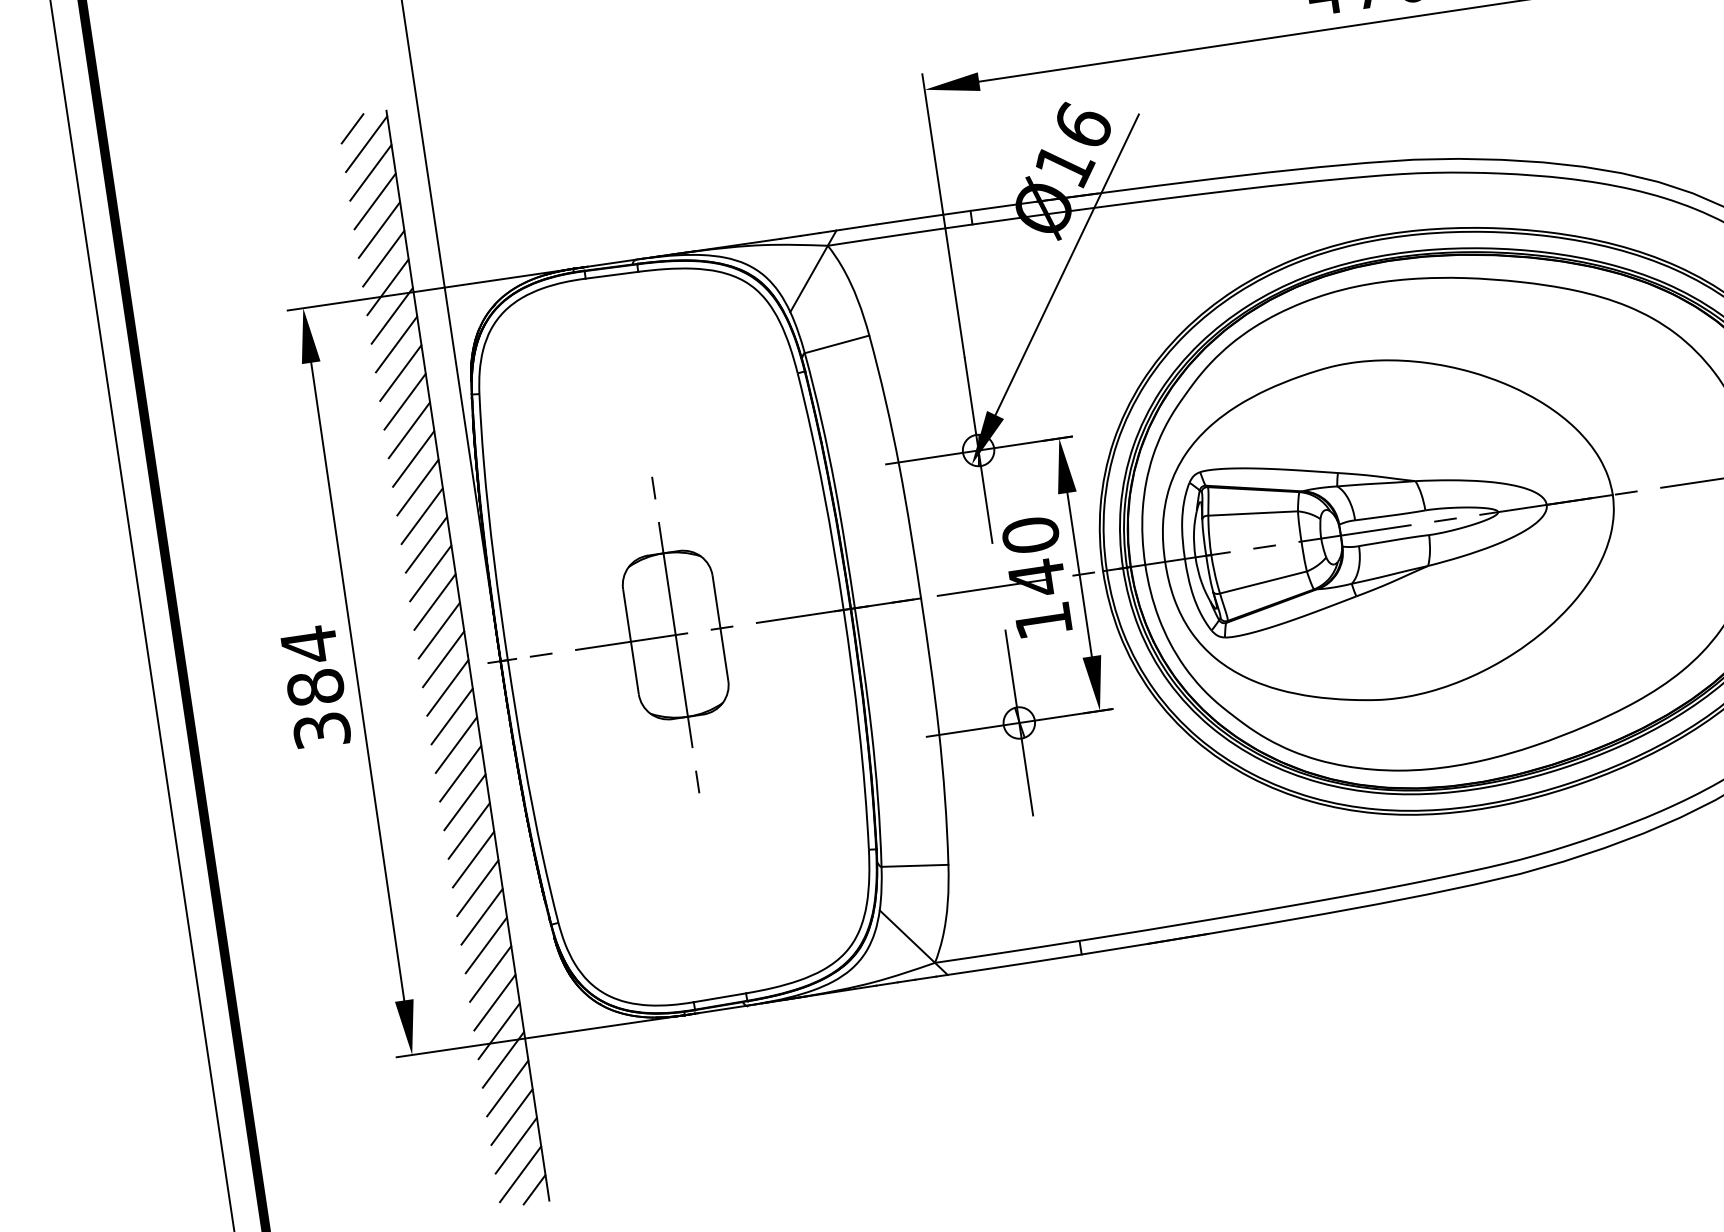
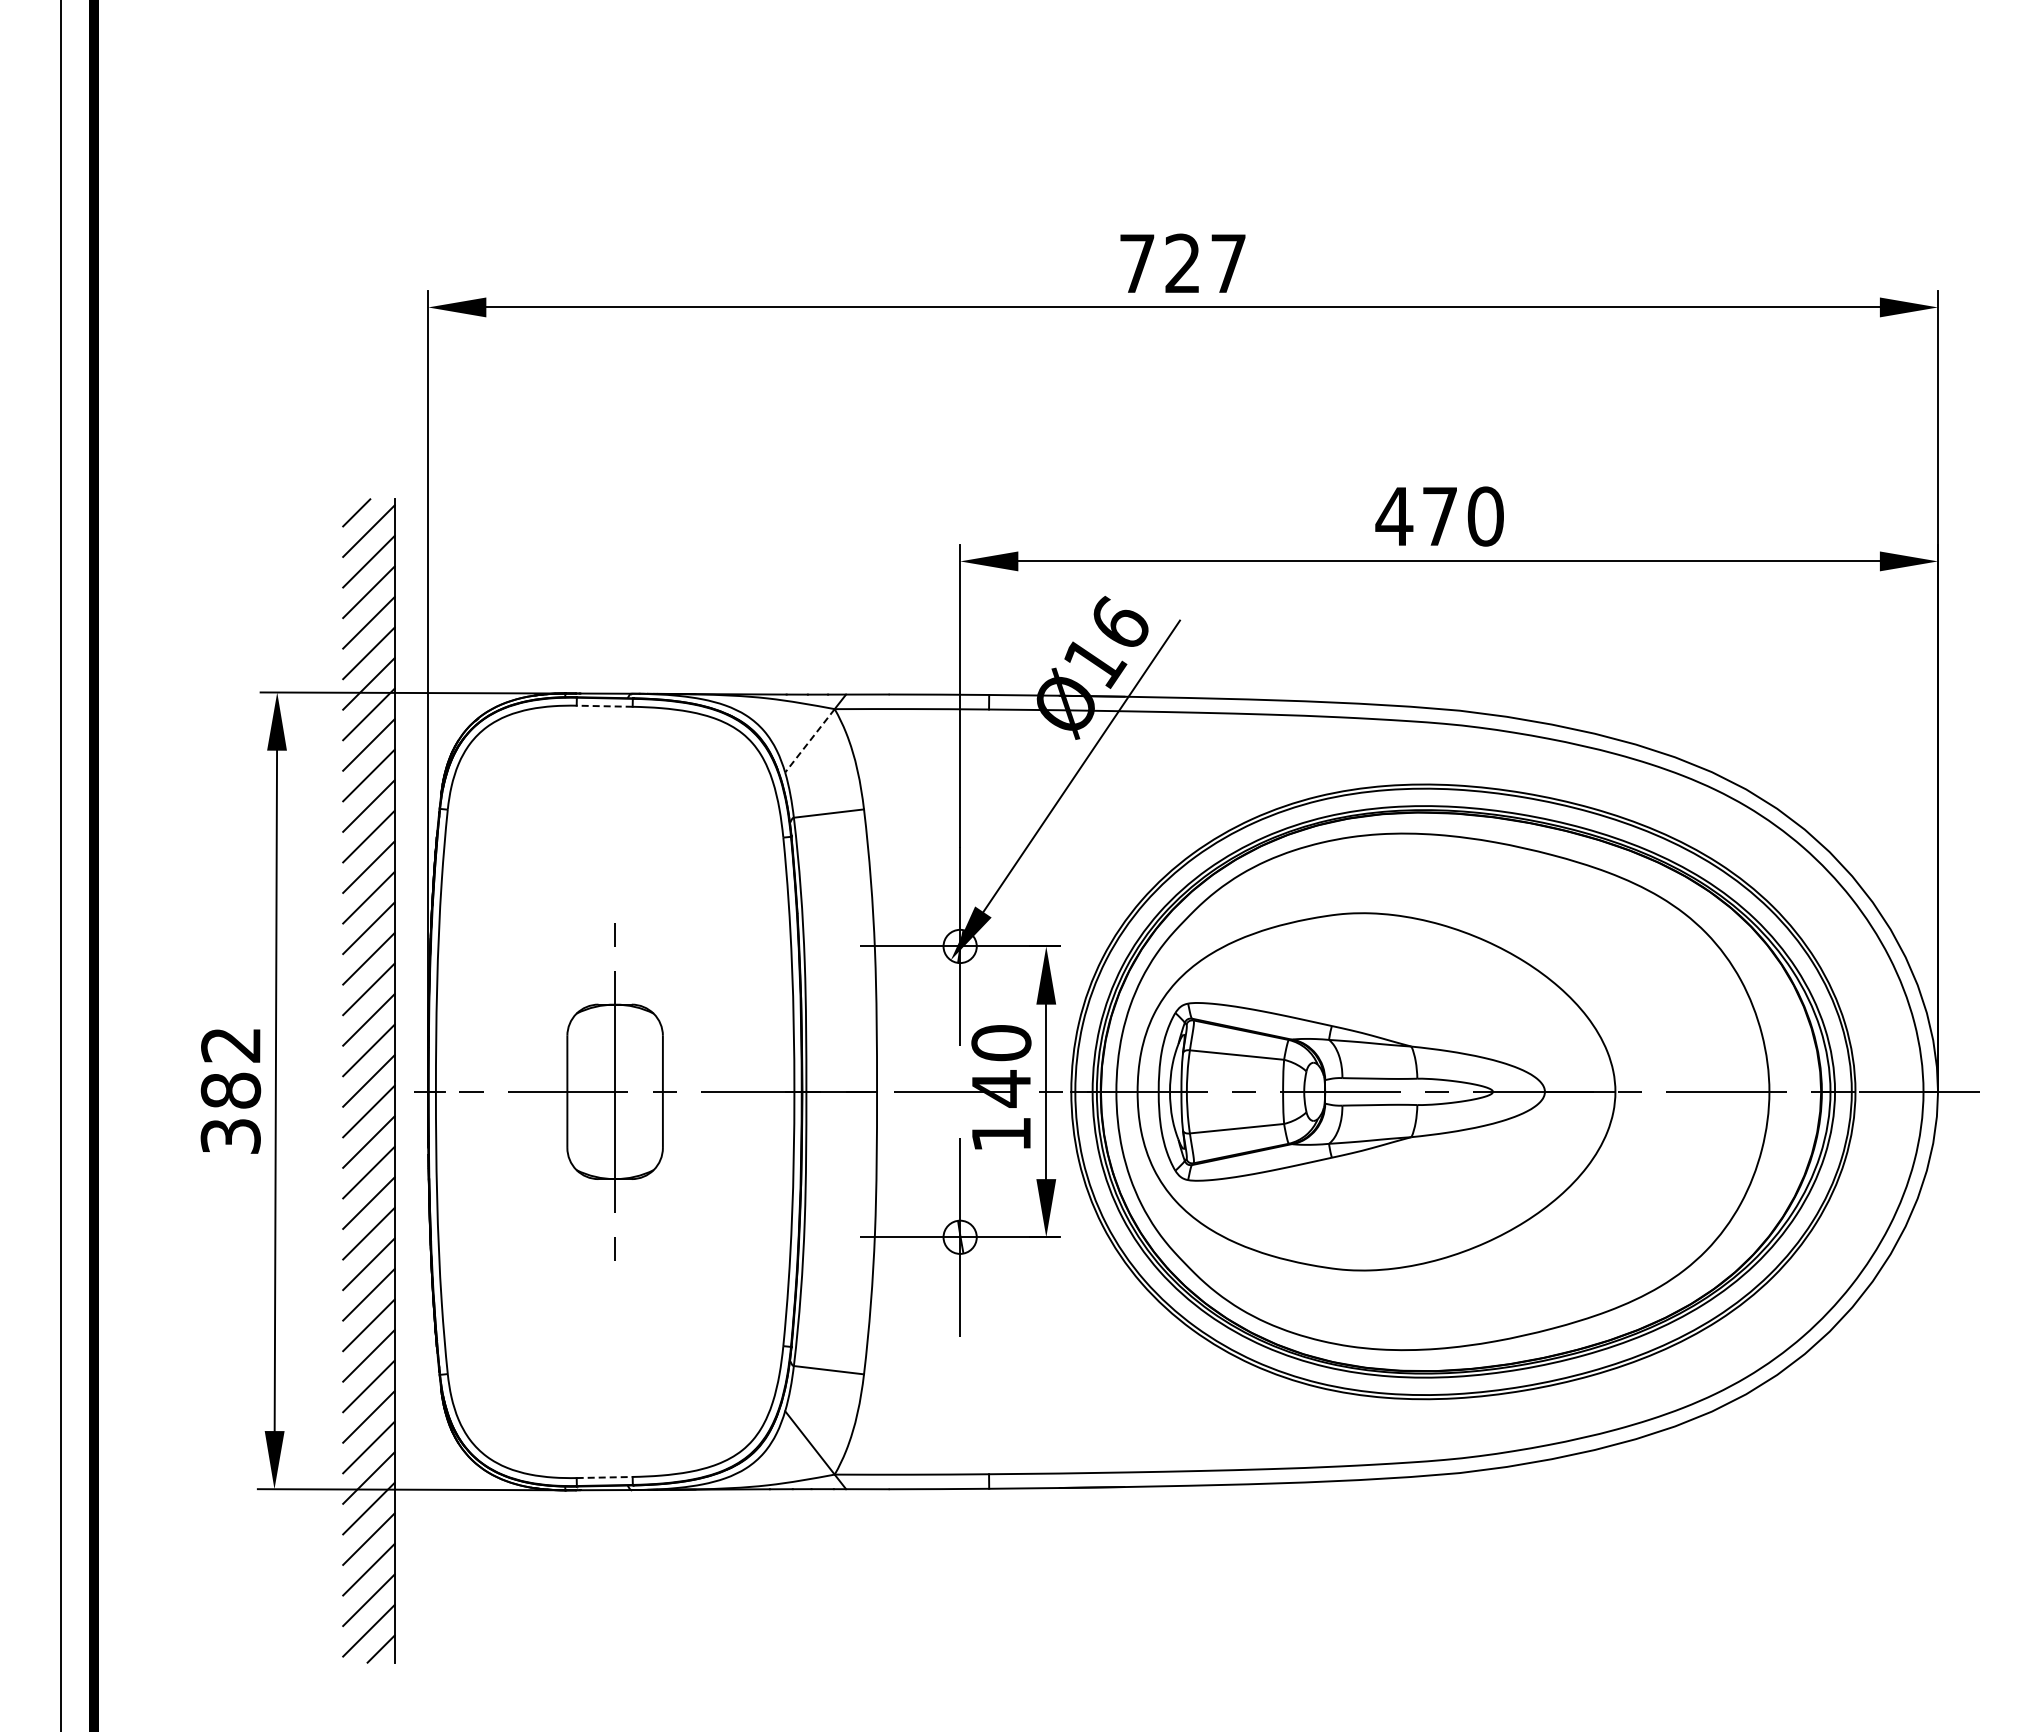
line: (611, 275) -> (604, 706), solid -> dashed
line: (808, 279) -> (809, 741), solid -> dashed
text: (308, 645) -> (230, 1045), 384 -> 382
line: (719, 997) -> (604, 1477), solid -> dashed

